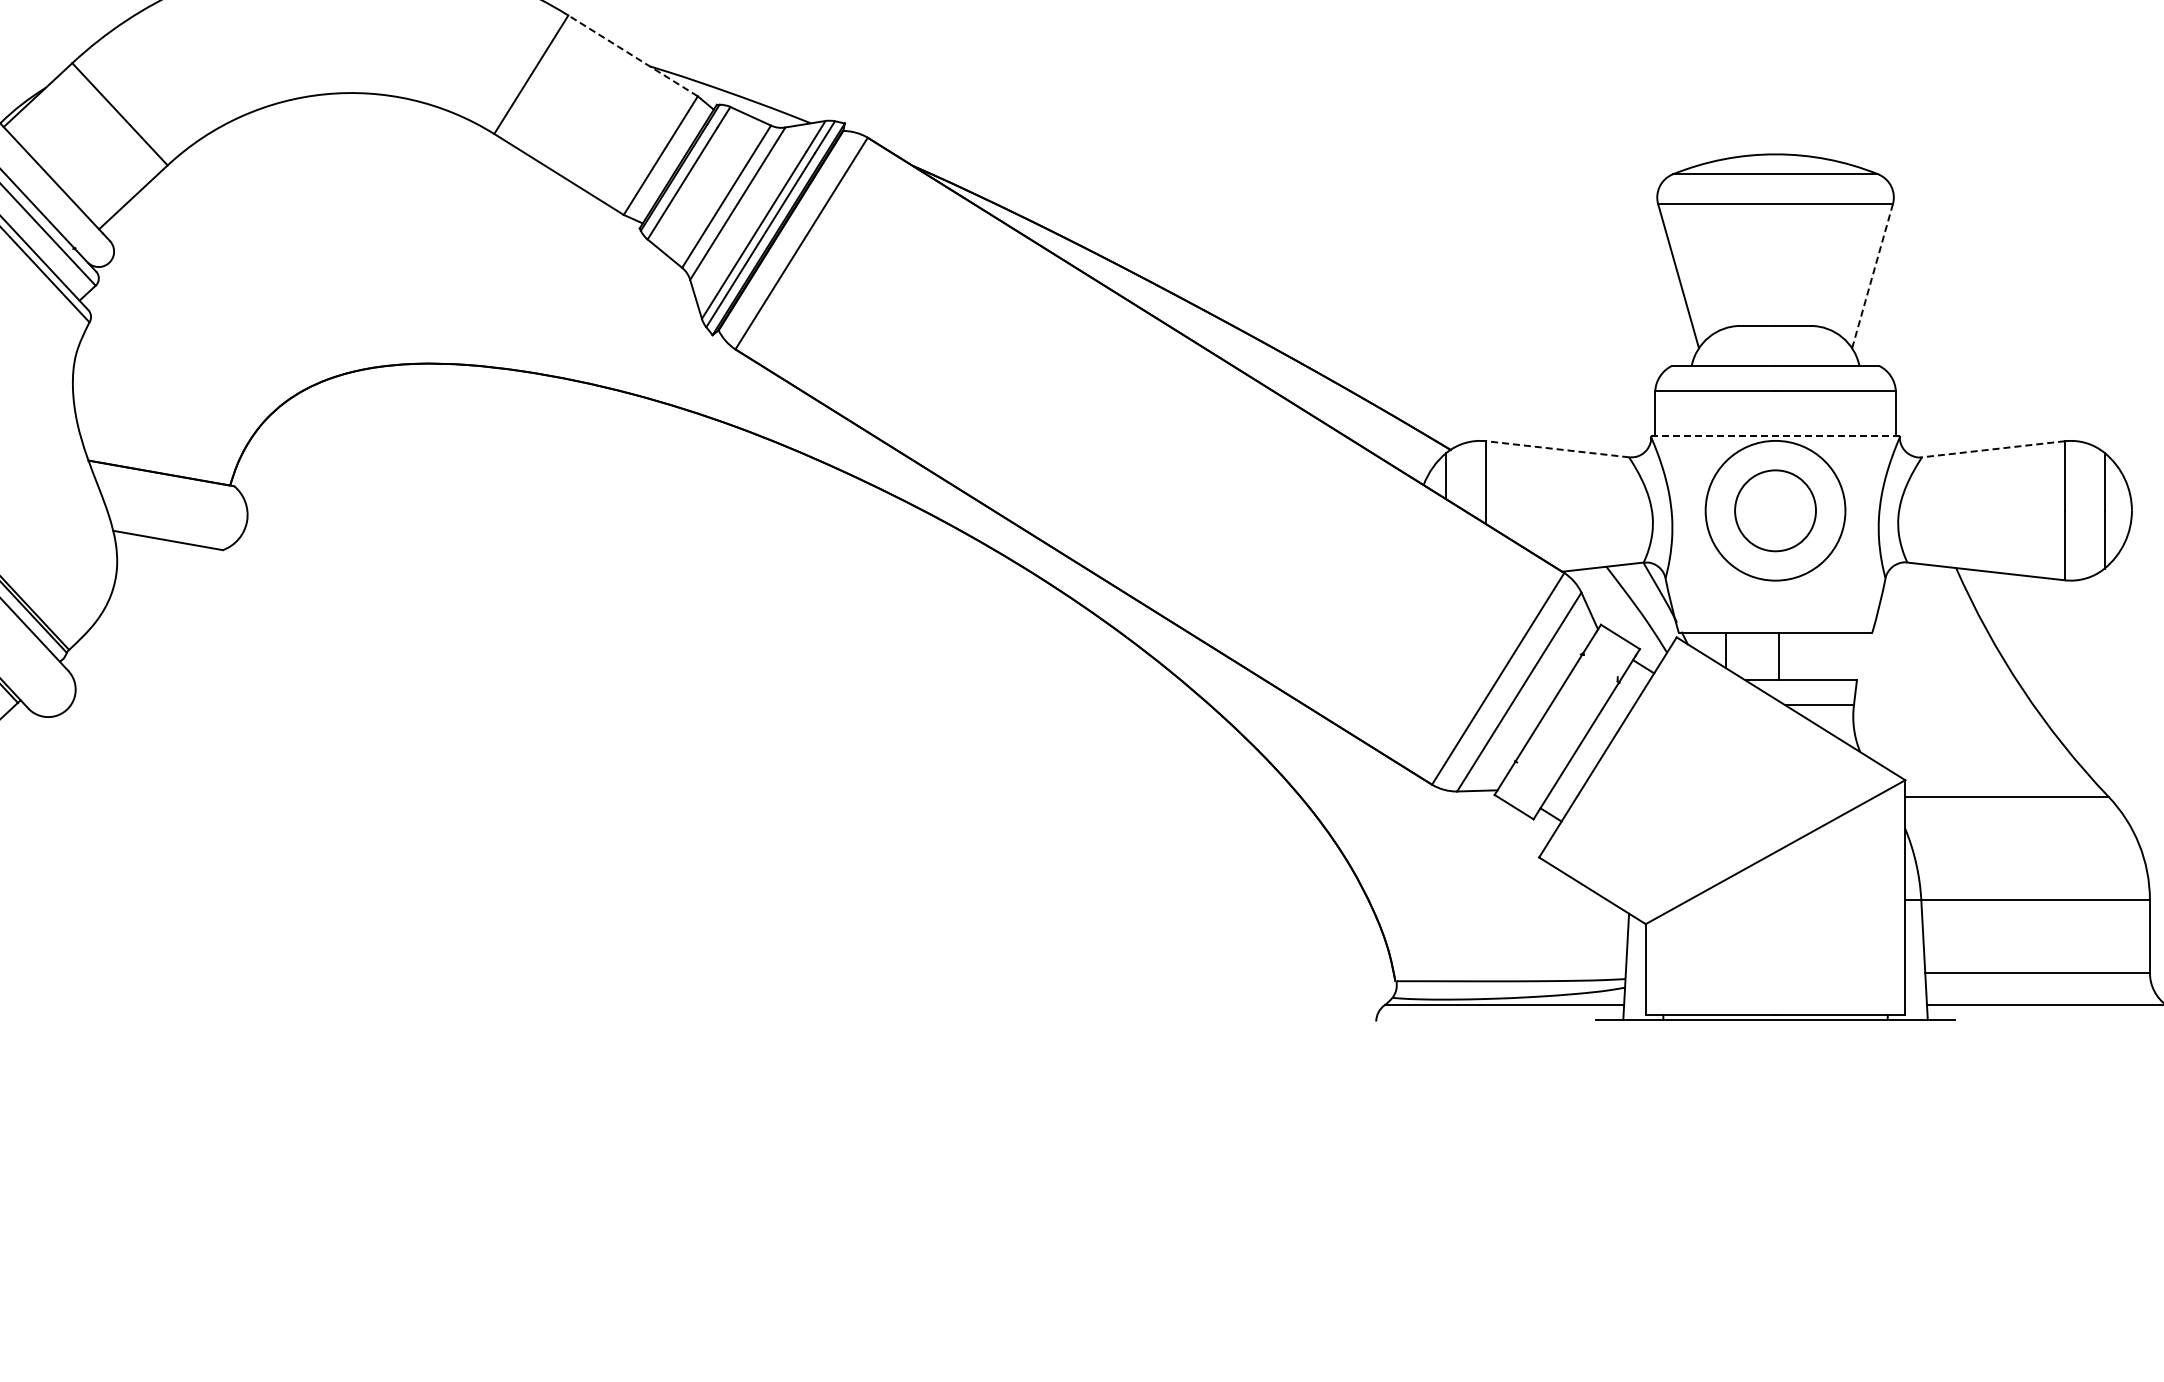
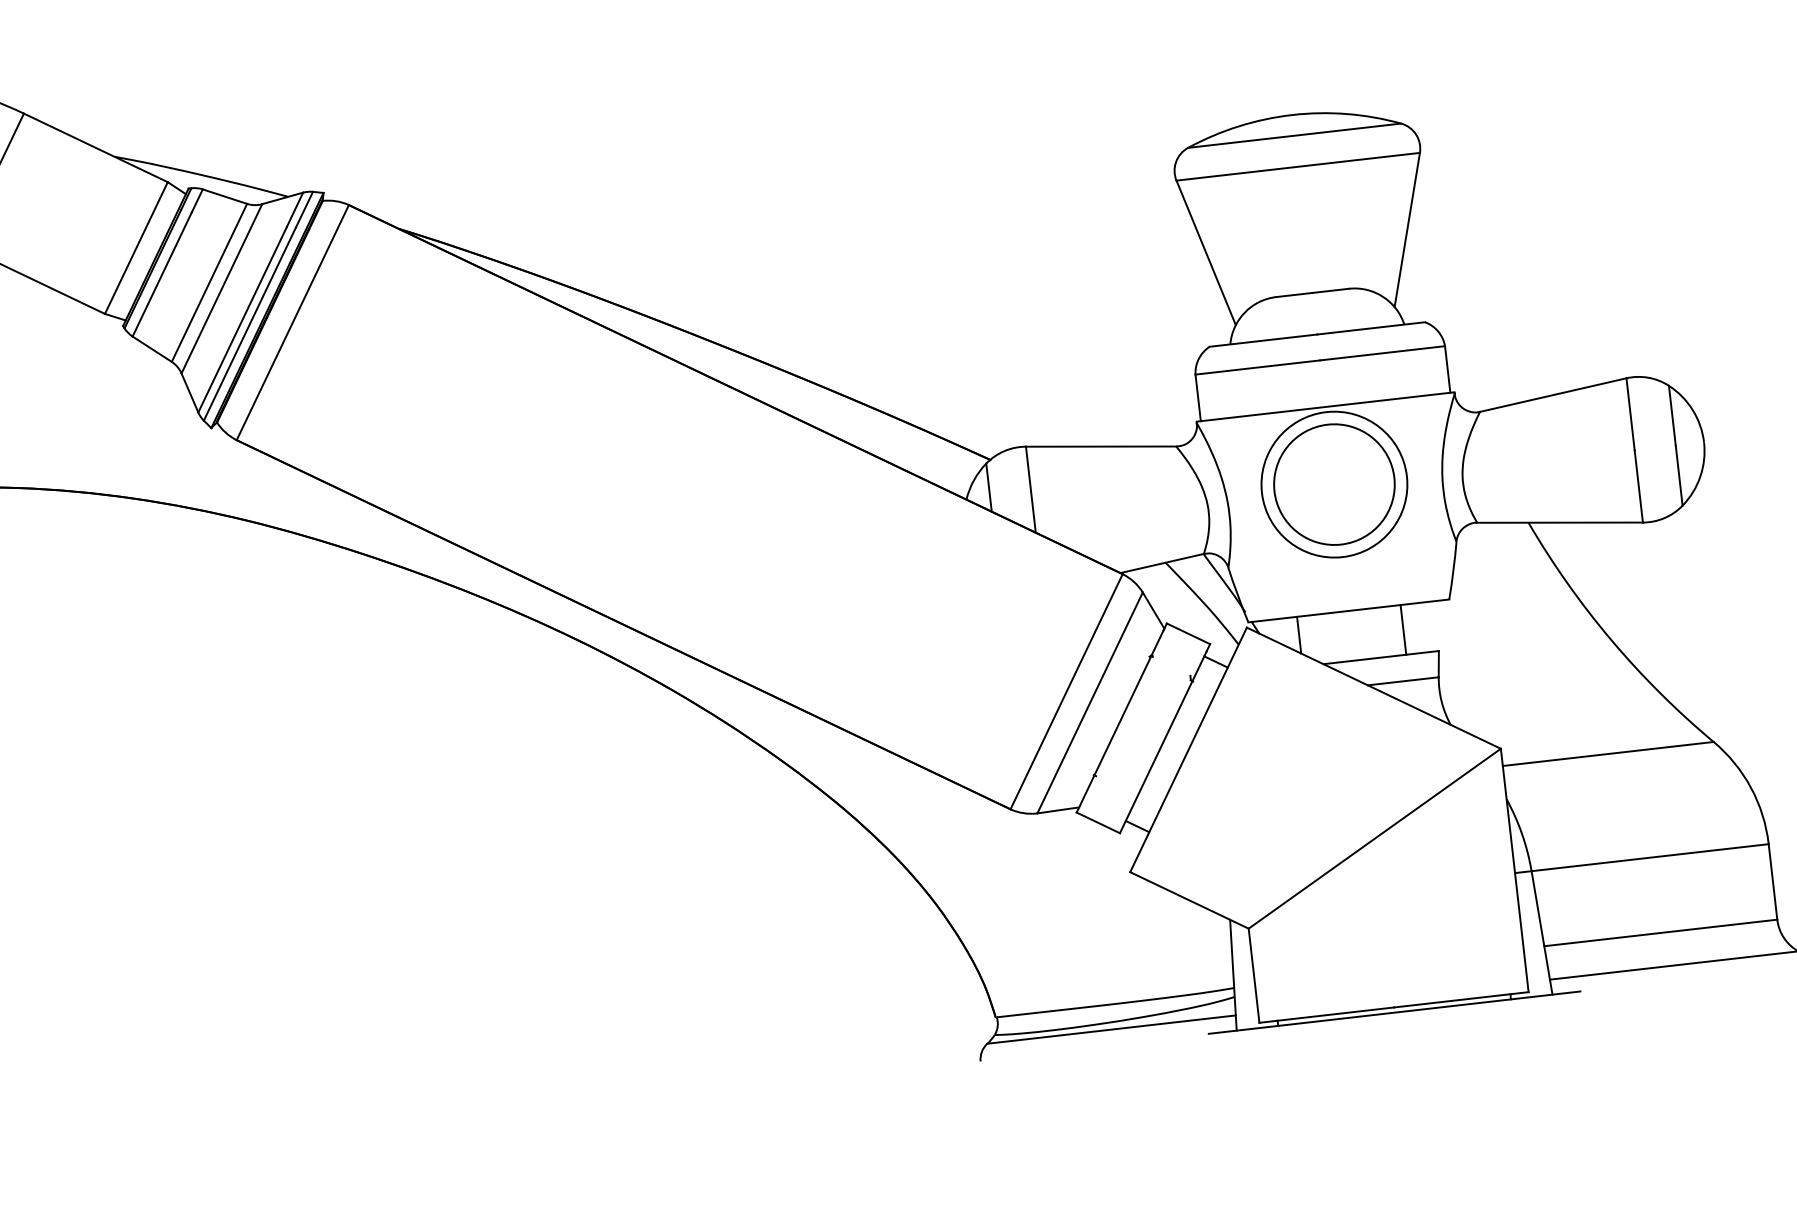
line: (632, 55) -> (95, 147), dashed -> solid
line: (1872, 276) -> (1407, 230), dashed -> solid
line: (1775, 435) -> (1325, 406), dashed -> solid
line: (1557, 449) -> (1101, 446), dashed -> solid
line: (1993, 449) -> (1553, 395), dashed -> solid
circle: (1775, 510) -> (1334, 484), size x1.43
line: (1779, 656) -> (1403, 629), moved

